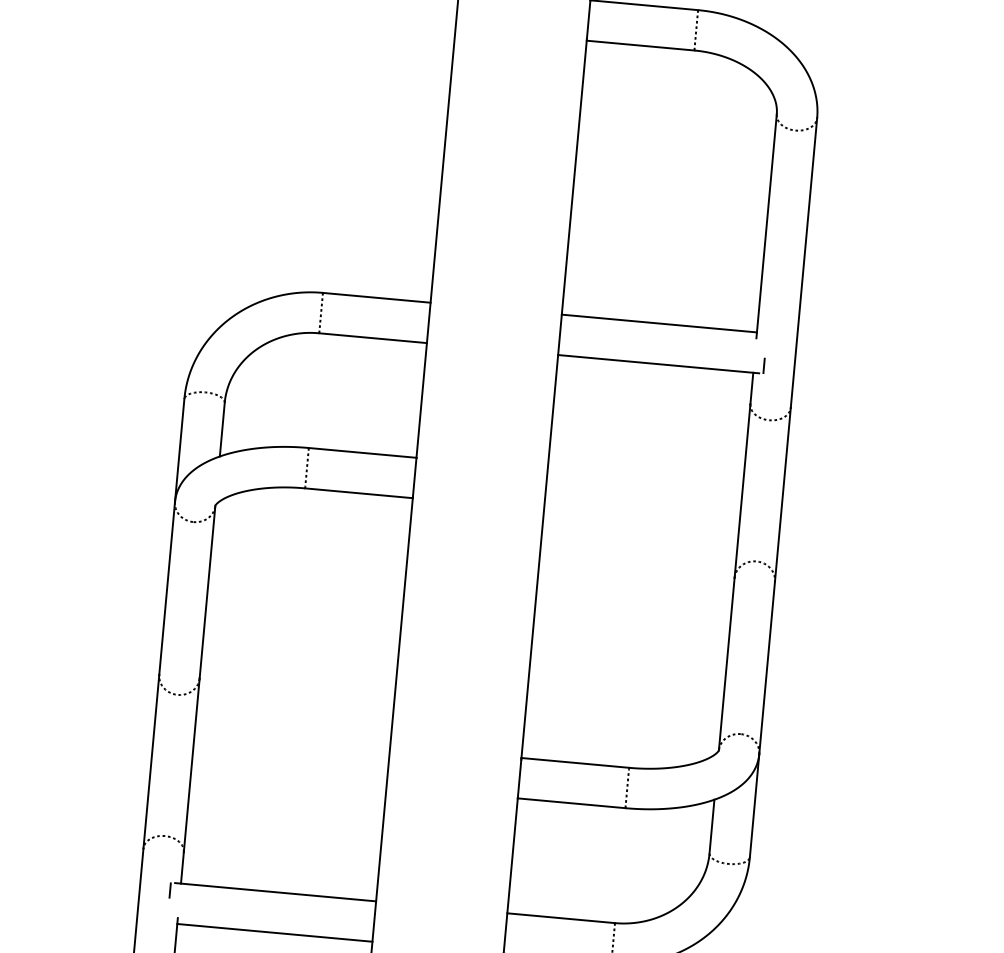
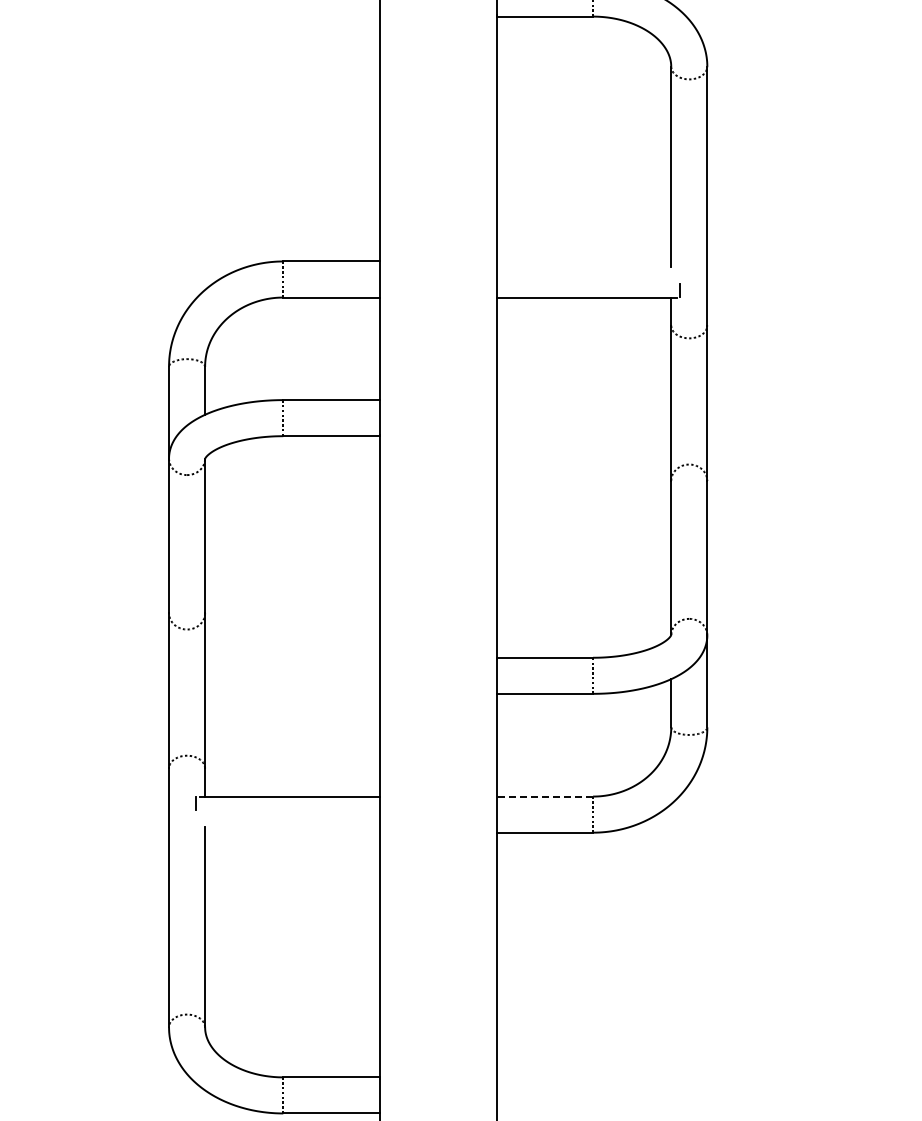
line: (658, 323) -> (583, 261), removed
line: (560, 918) -> (544, 796), solid -> dashed
line: (275, 932) -> (292, 832), removed

